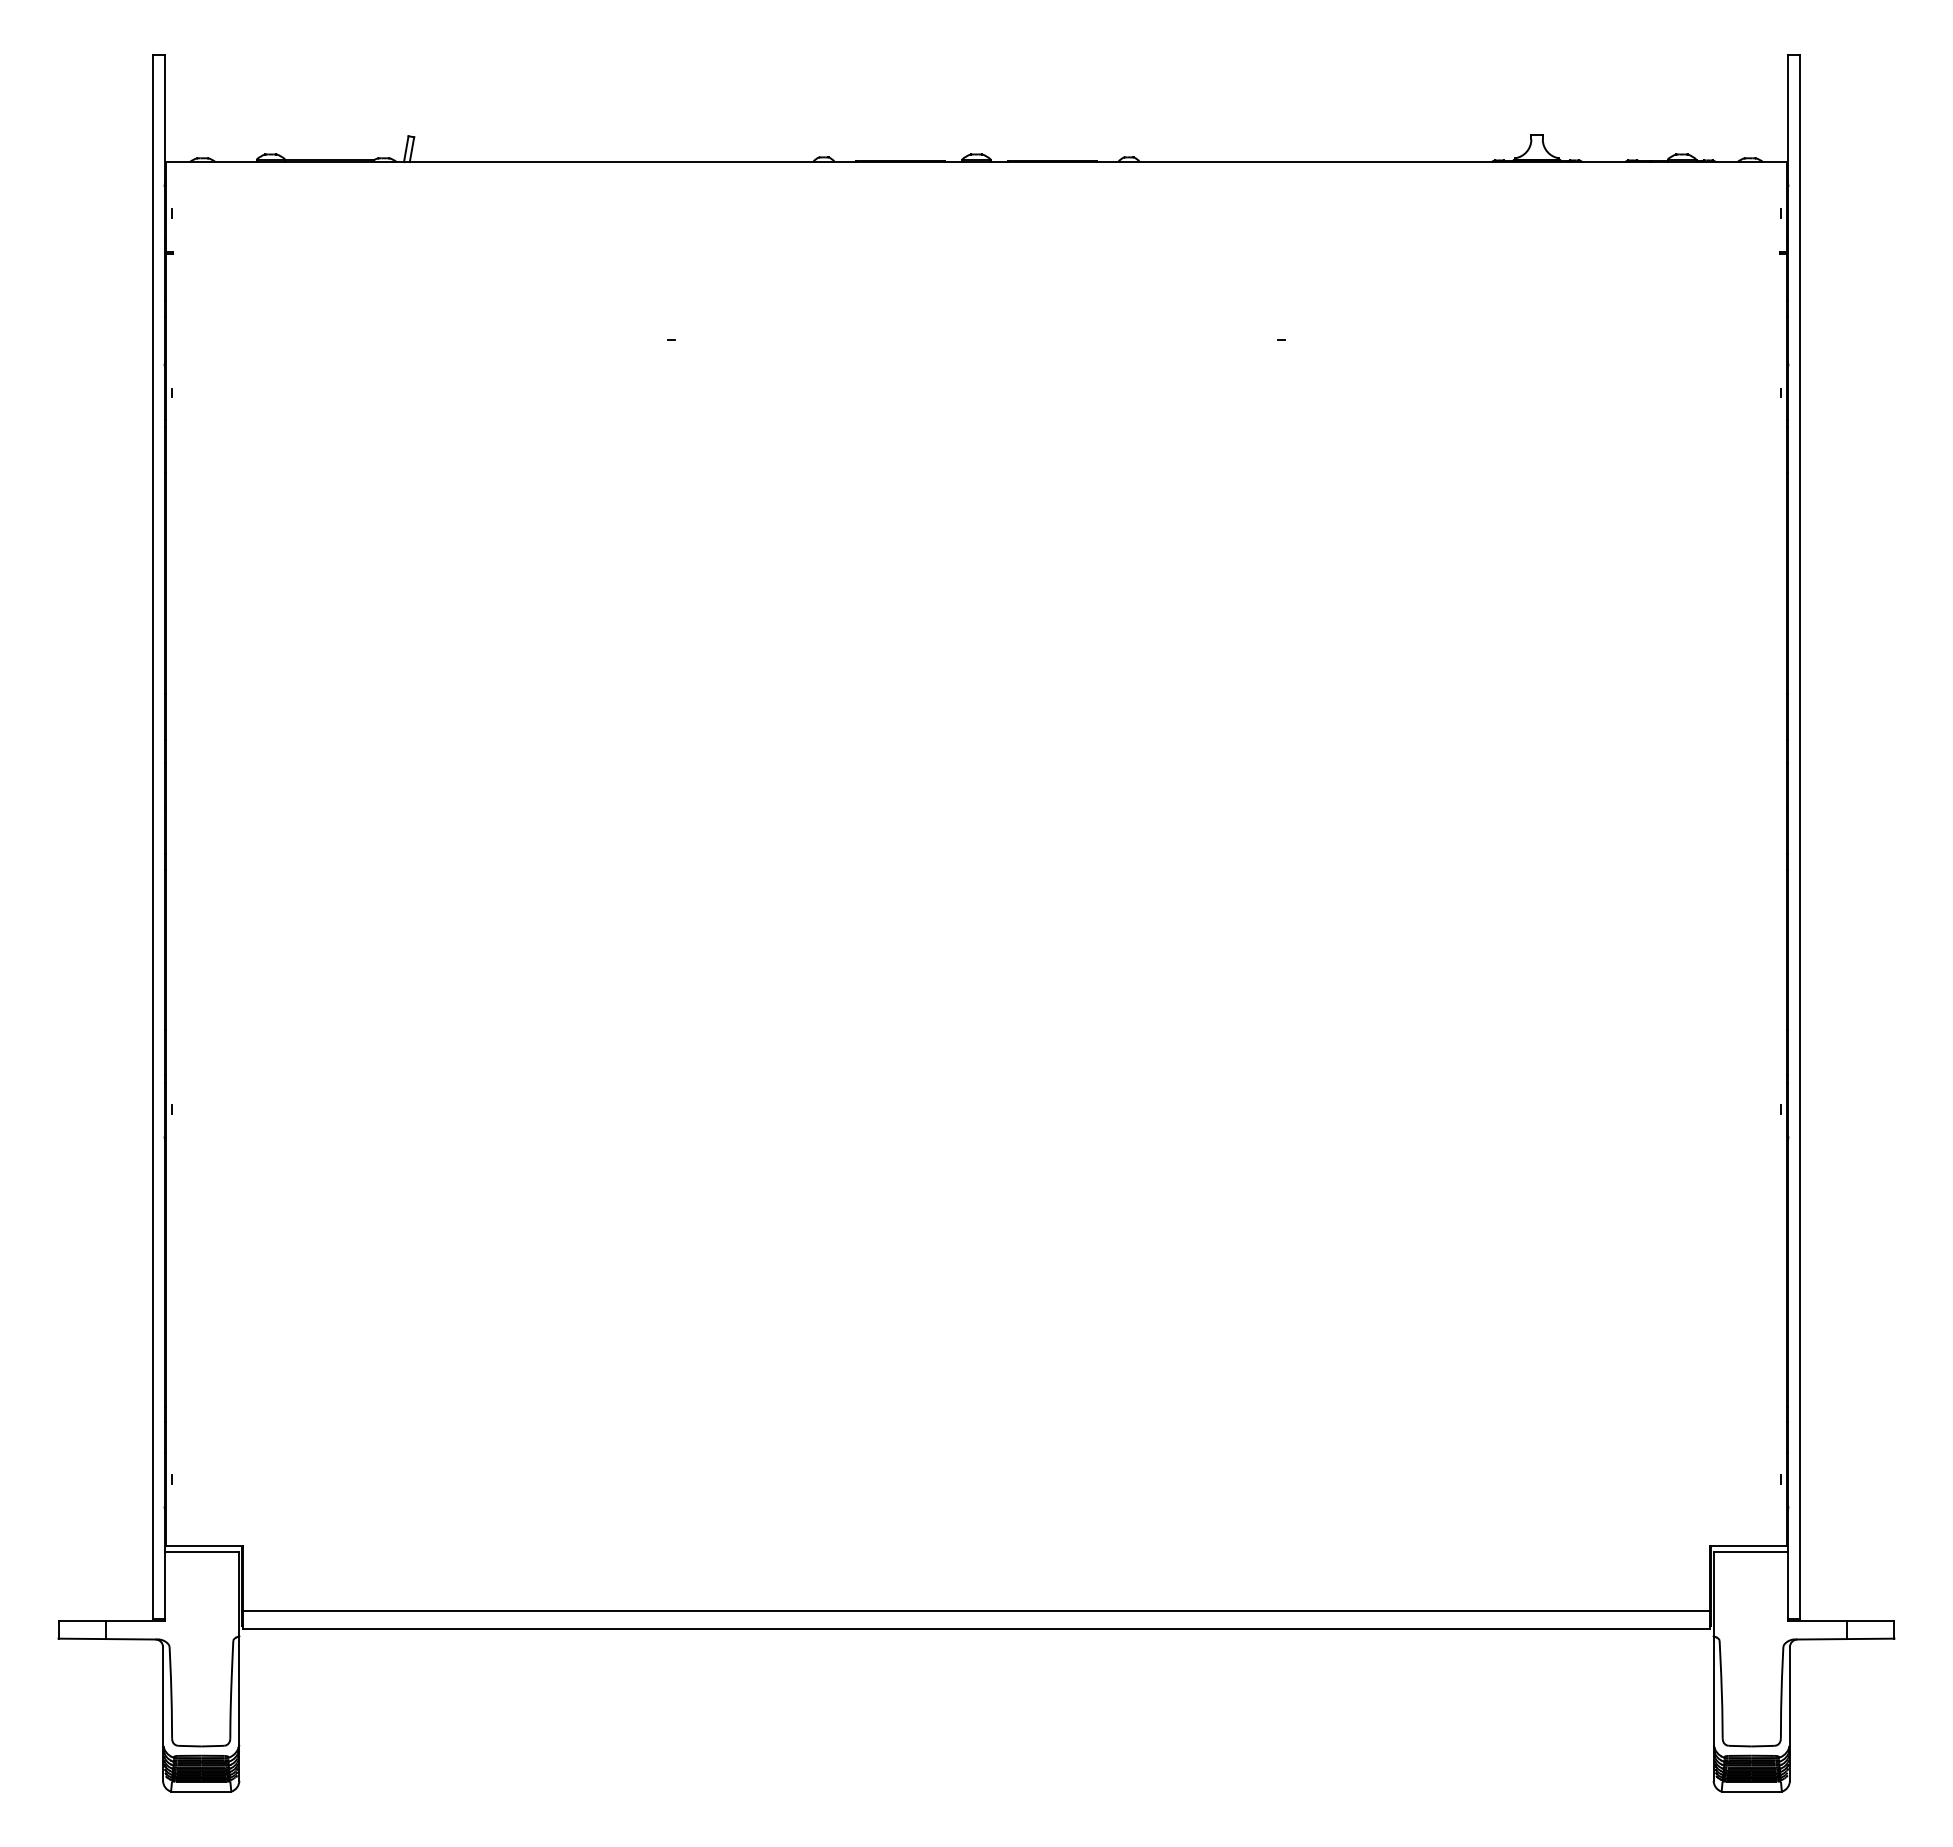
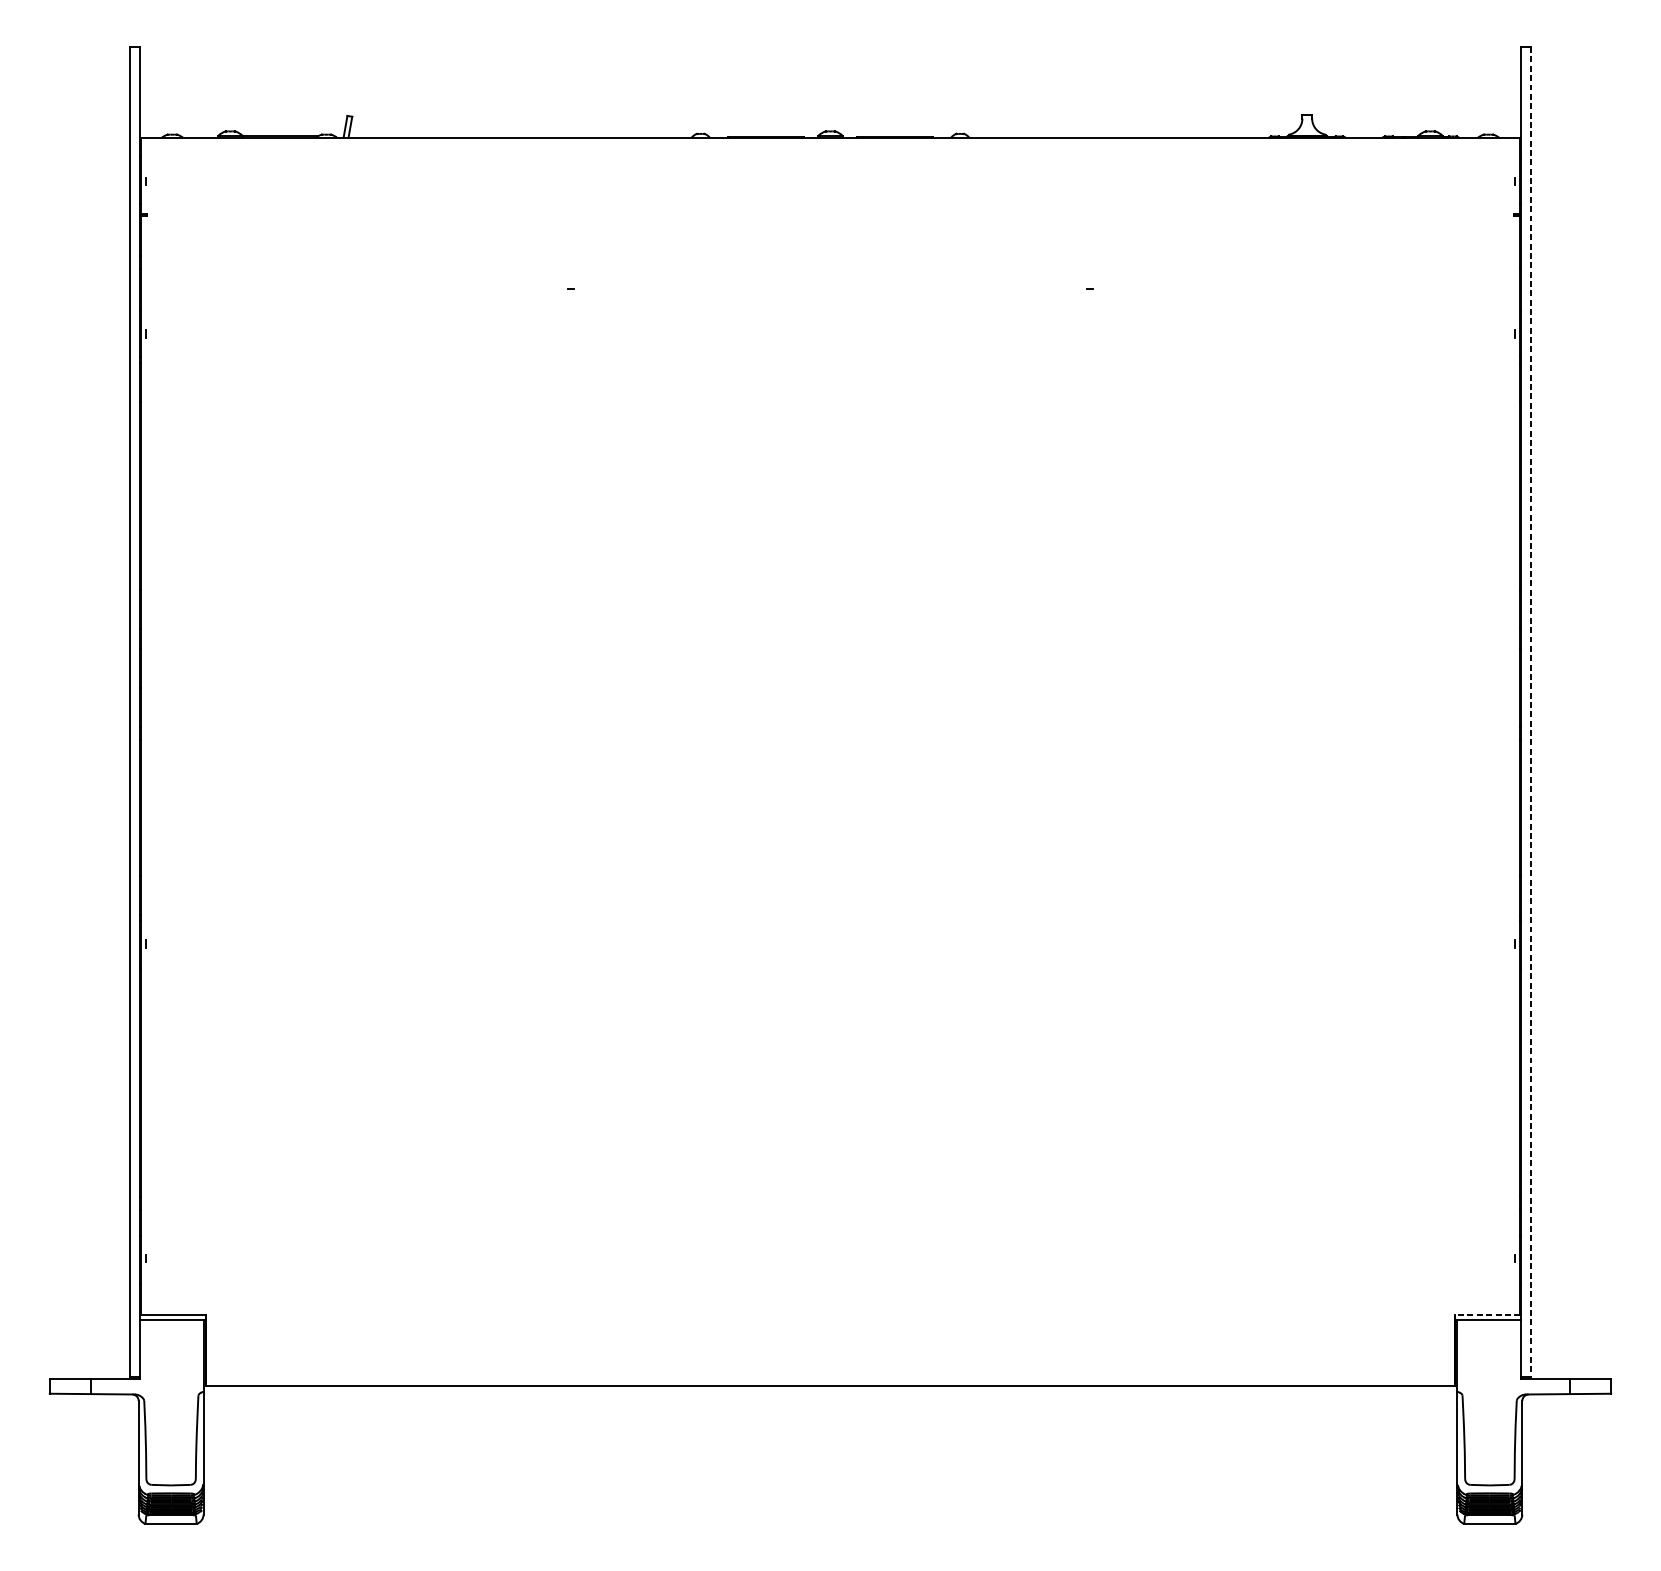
line: (1799, 837) -> (1530, 712), solid -> dashed
line: (1748, 1546) -> (1487, 1315), solid -> dashed
line: (976, 1611) -> (830, 1370), removed

